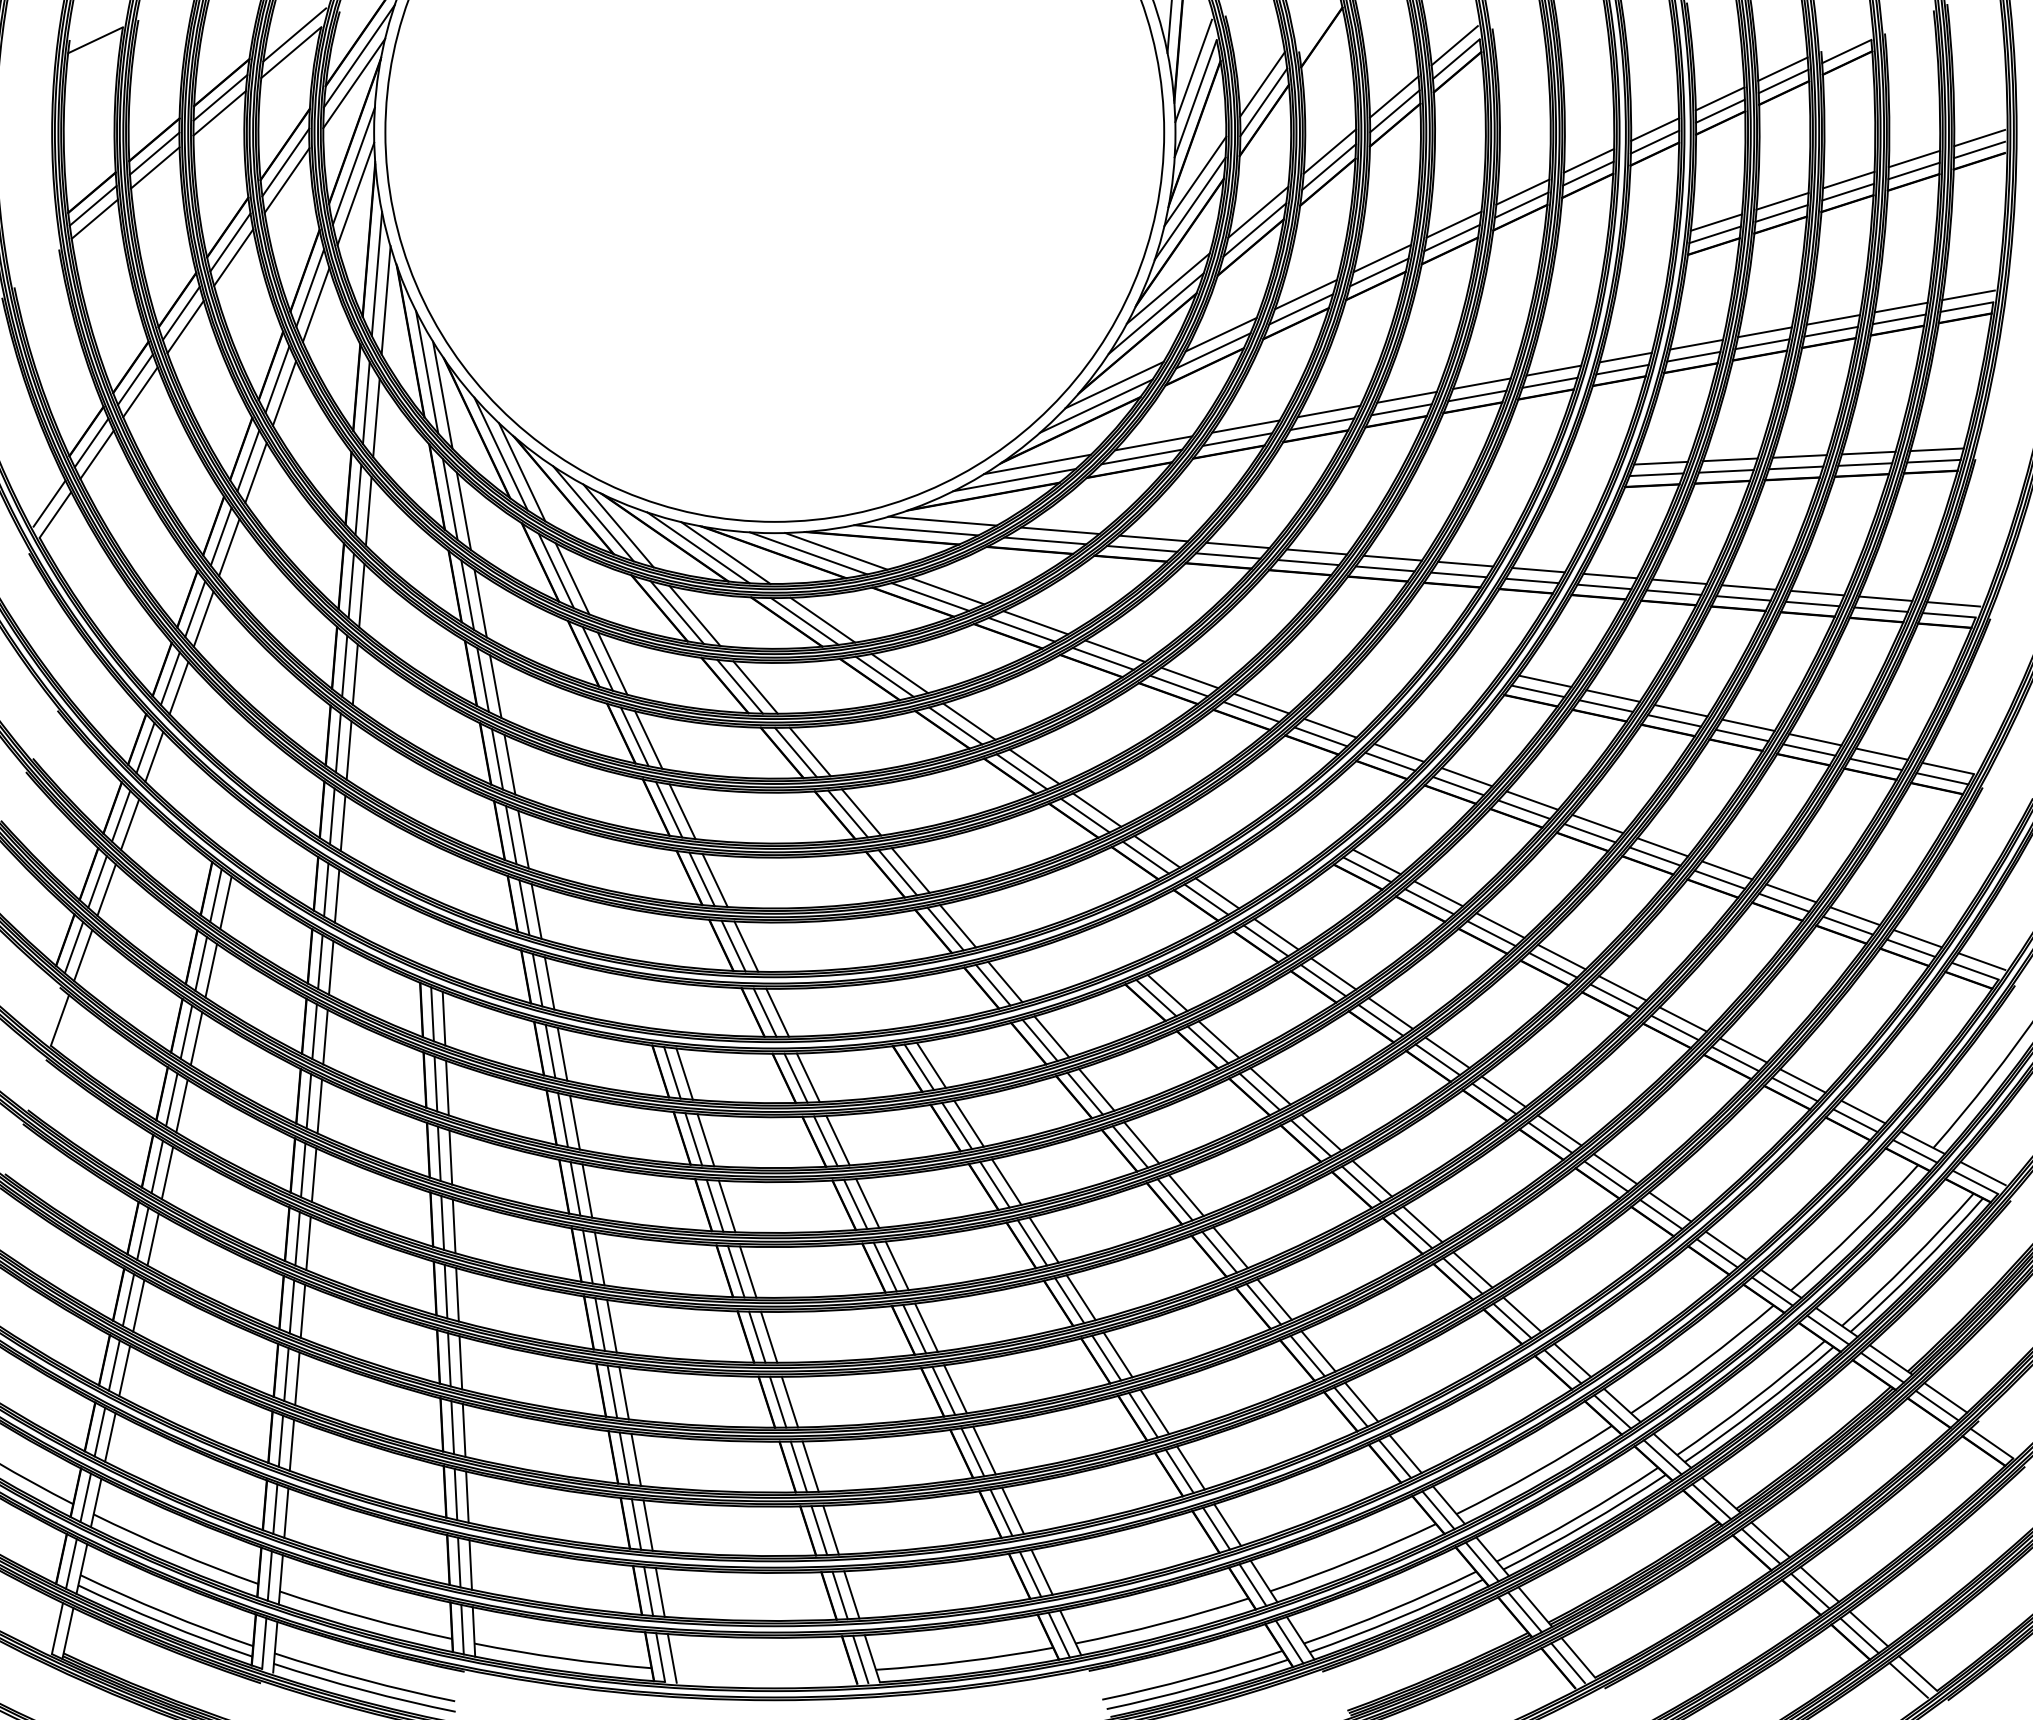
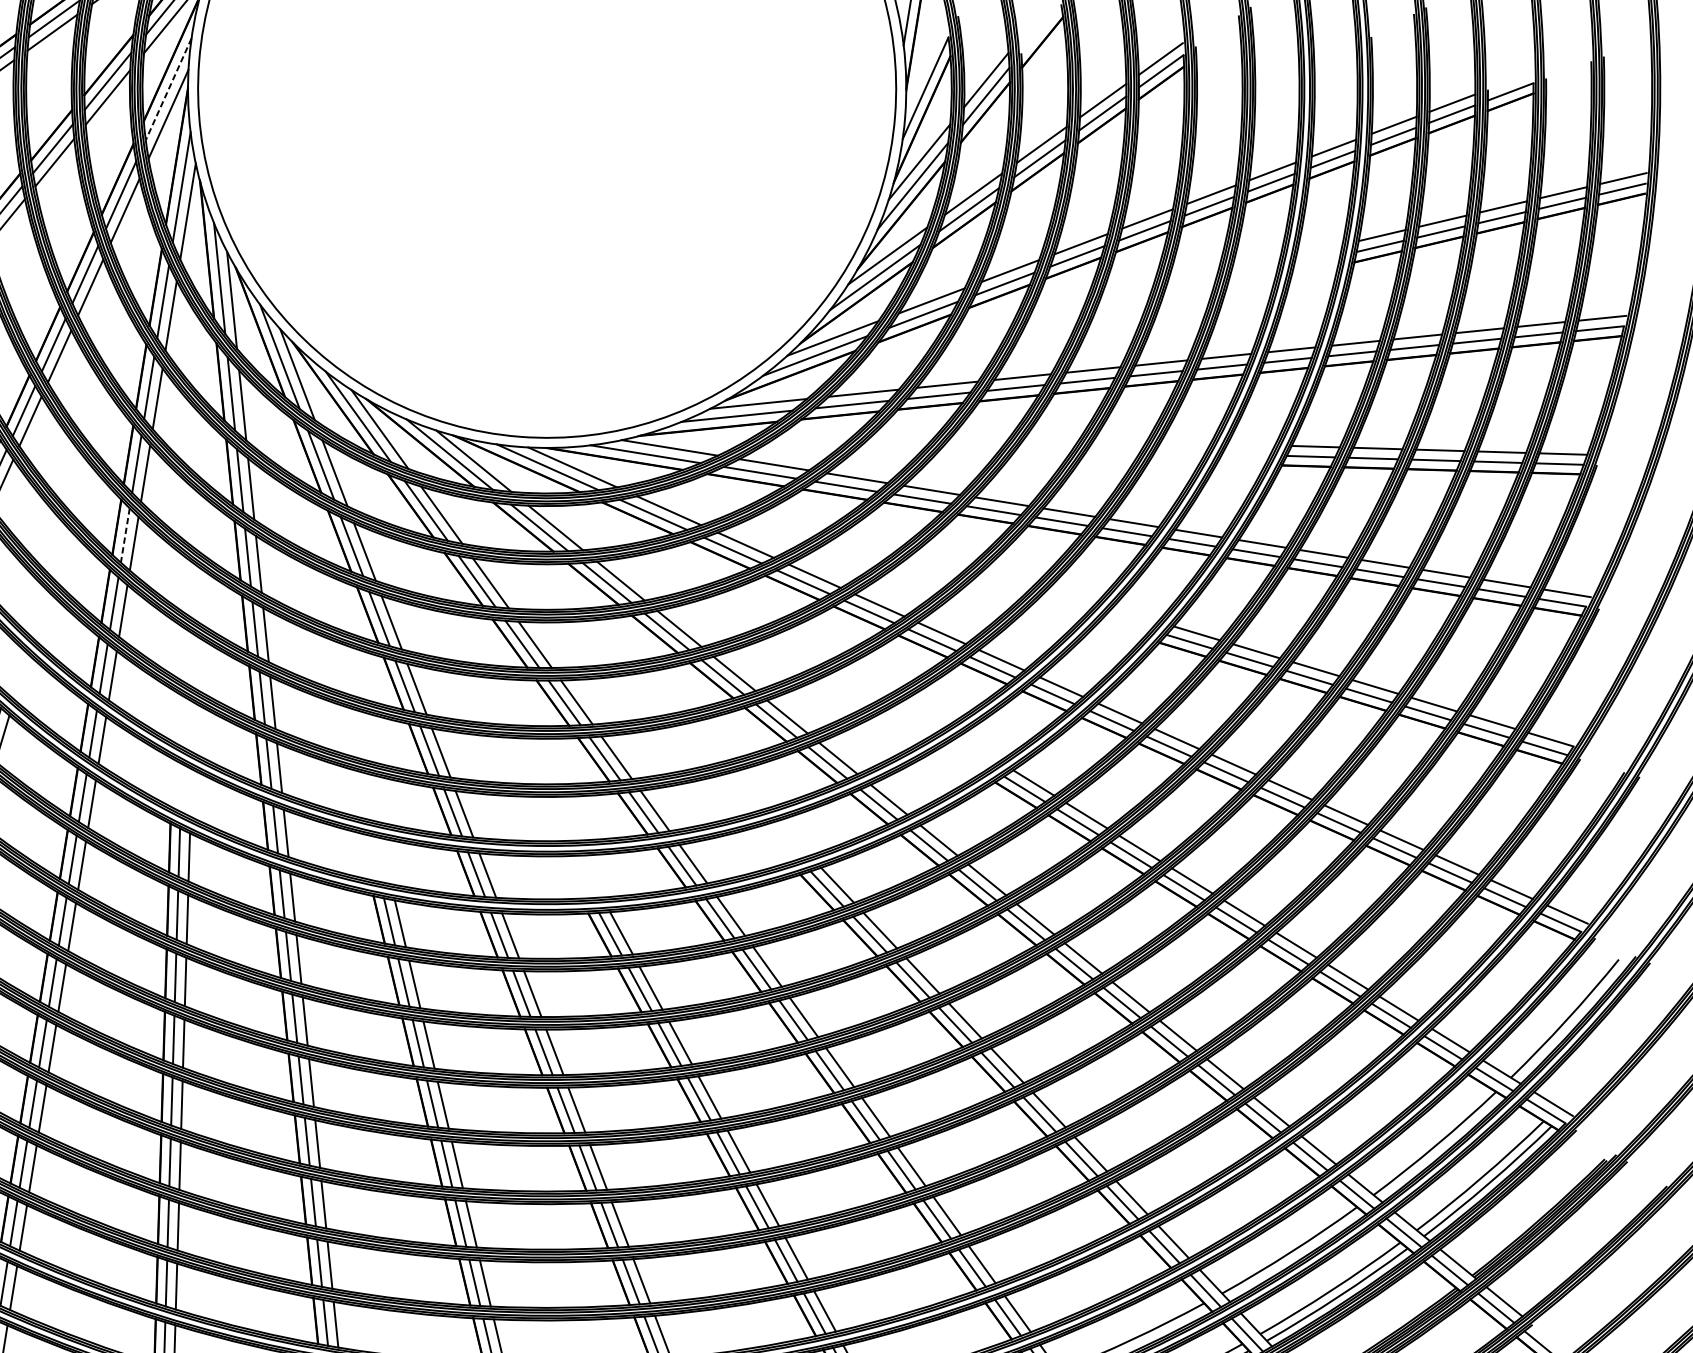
line: (1193, 70) -> (925, 62), removed
line: (353, 166) -> (168, 89), solid -> dashed
line: (344, 666) -> (125, 535), solid -> dashed

